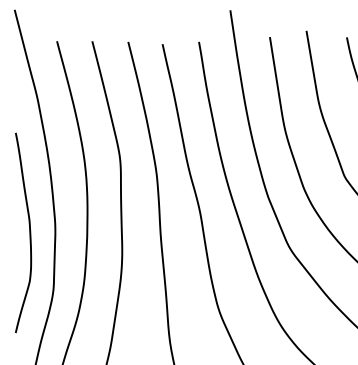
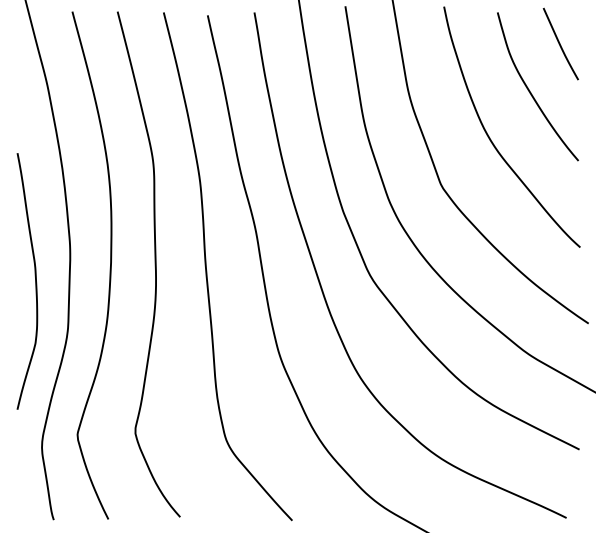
curve: (29, 232) -> (35, 281), moved

